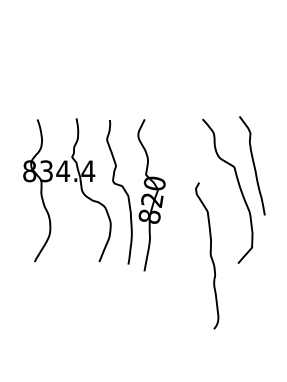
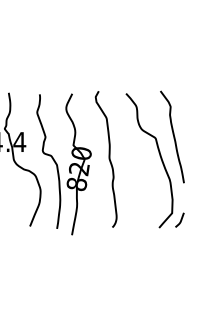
curve: (209, 254) -> (108, 158), moved
curve: (260, 255) -> (180, 220), added

